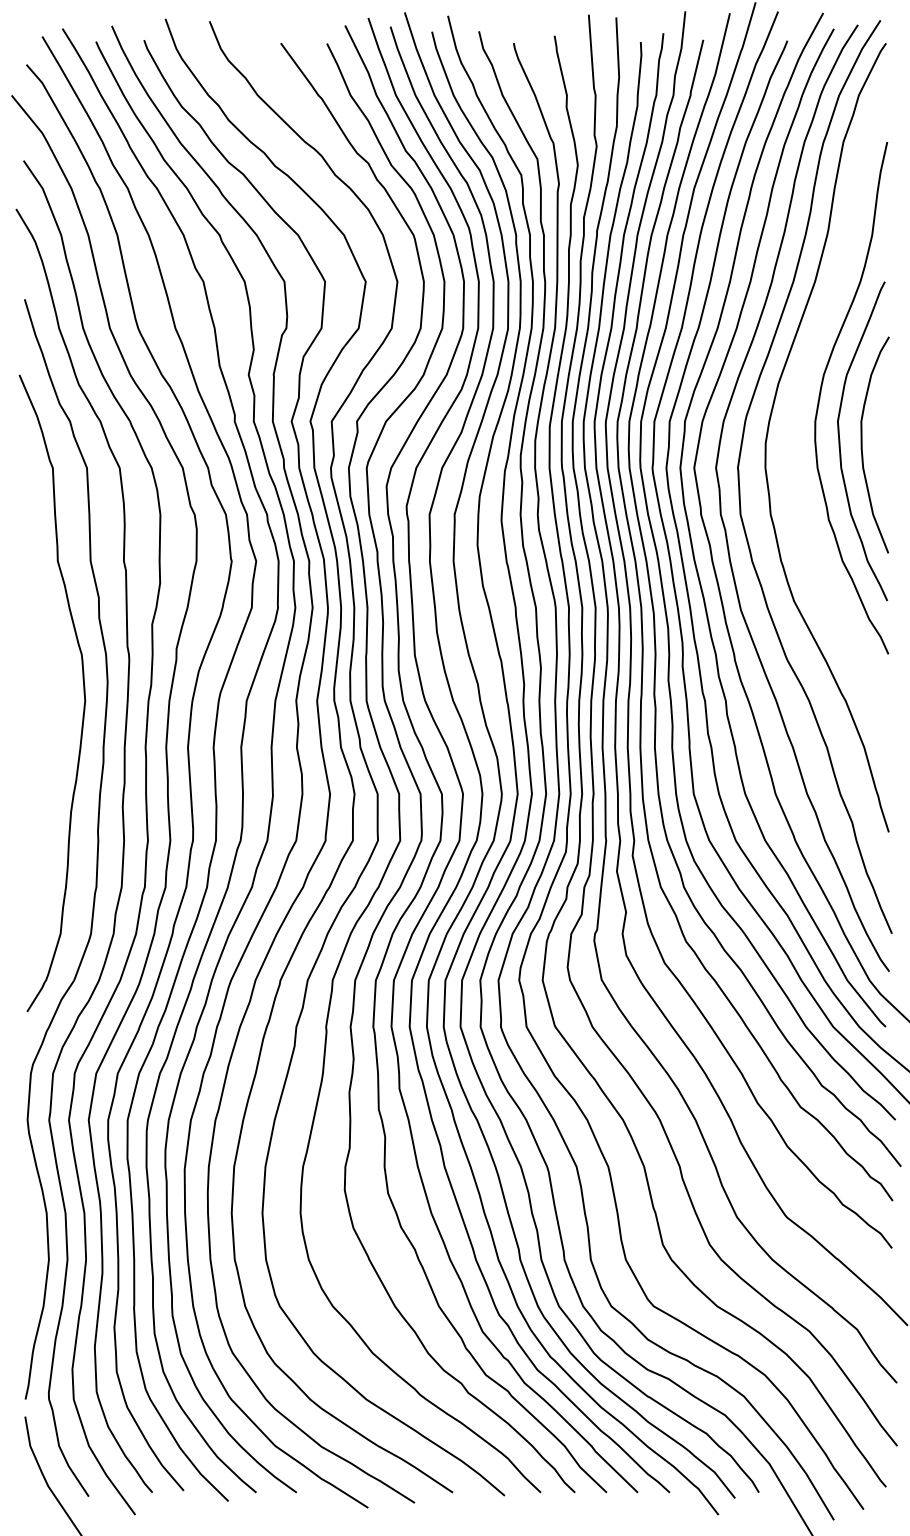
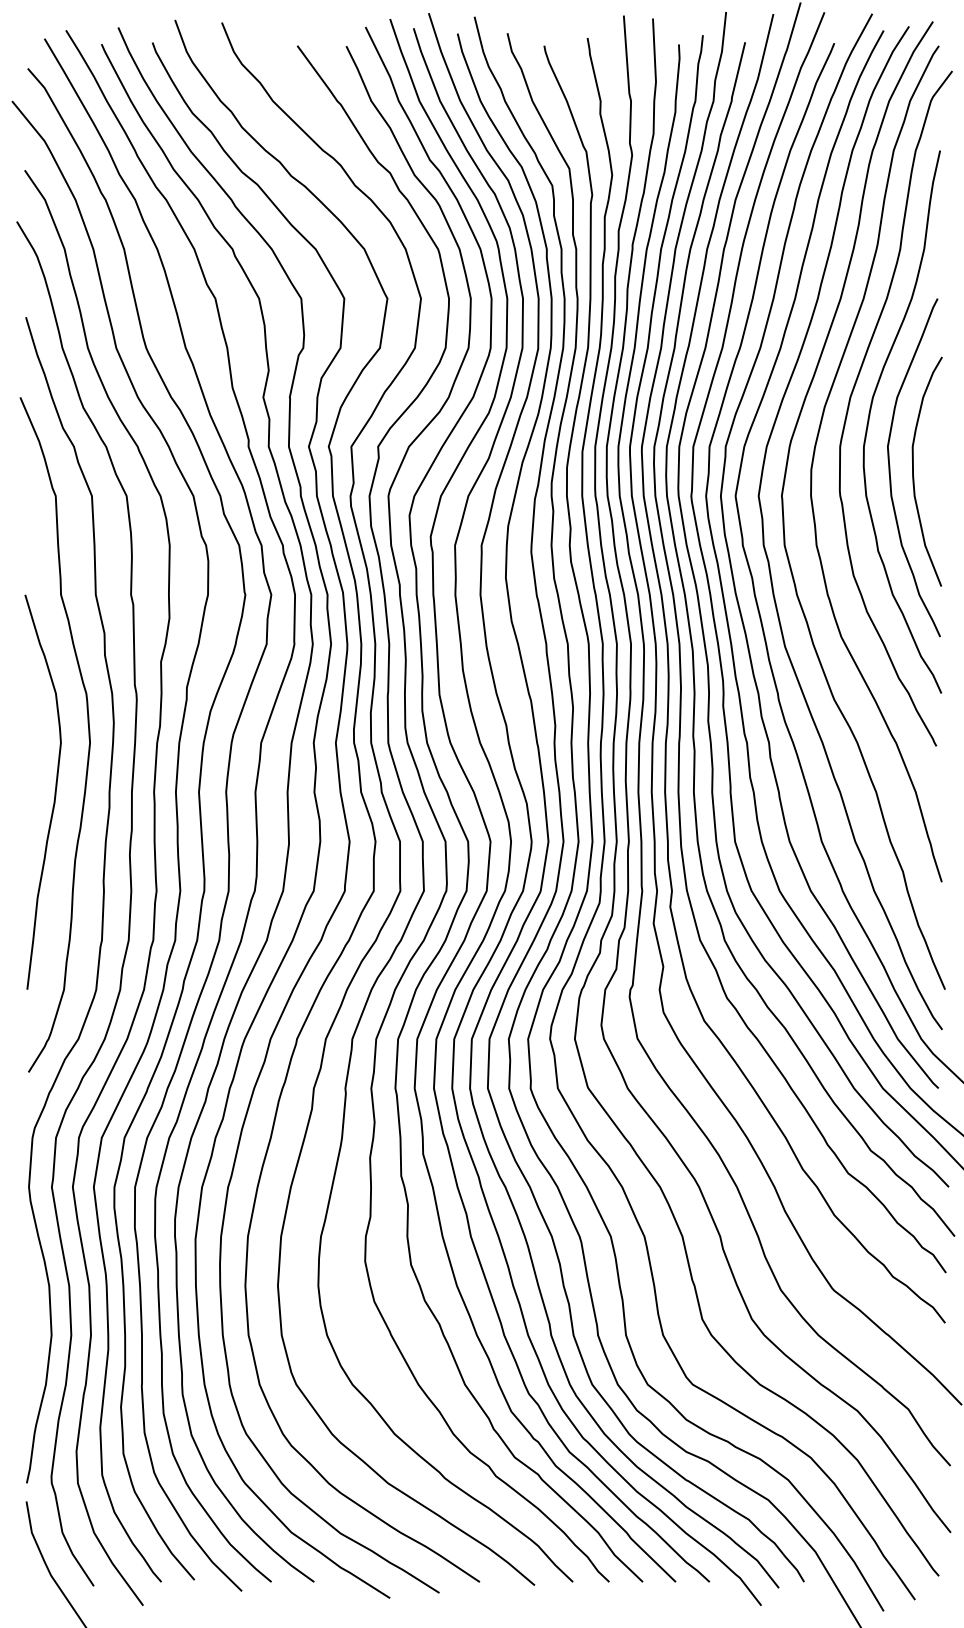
curve: (805, 370) -> (853, 392), added
curve: (51, 746) -> (54, 791), added

